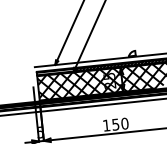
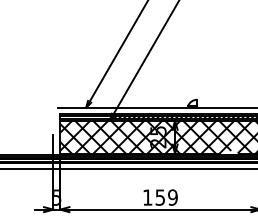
text: (124, 123) -> (172, 197), 150 -> 159

